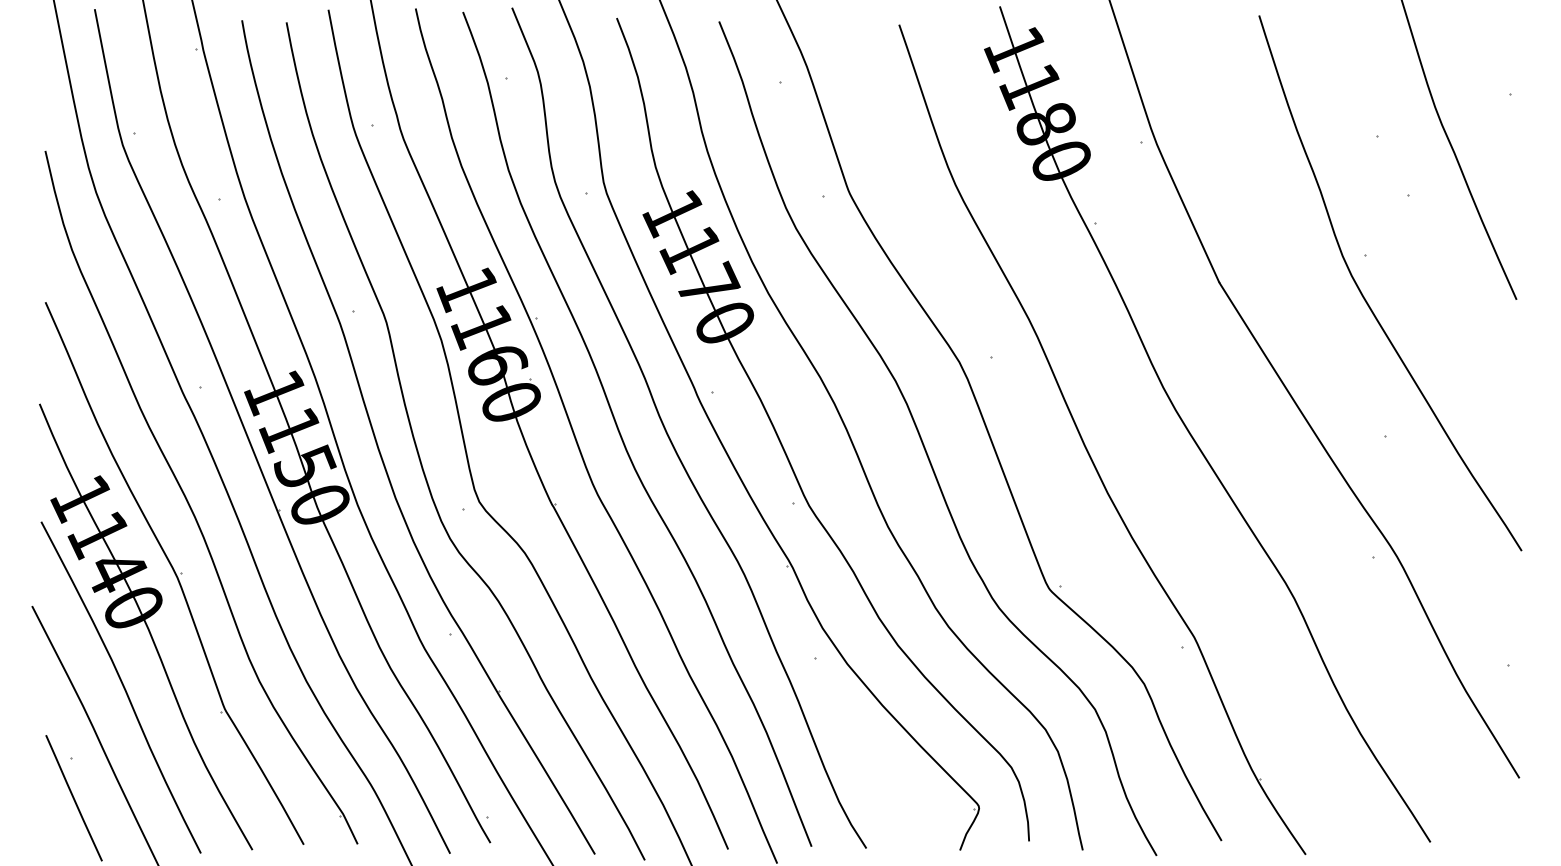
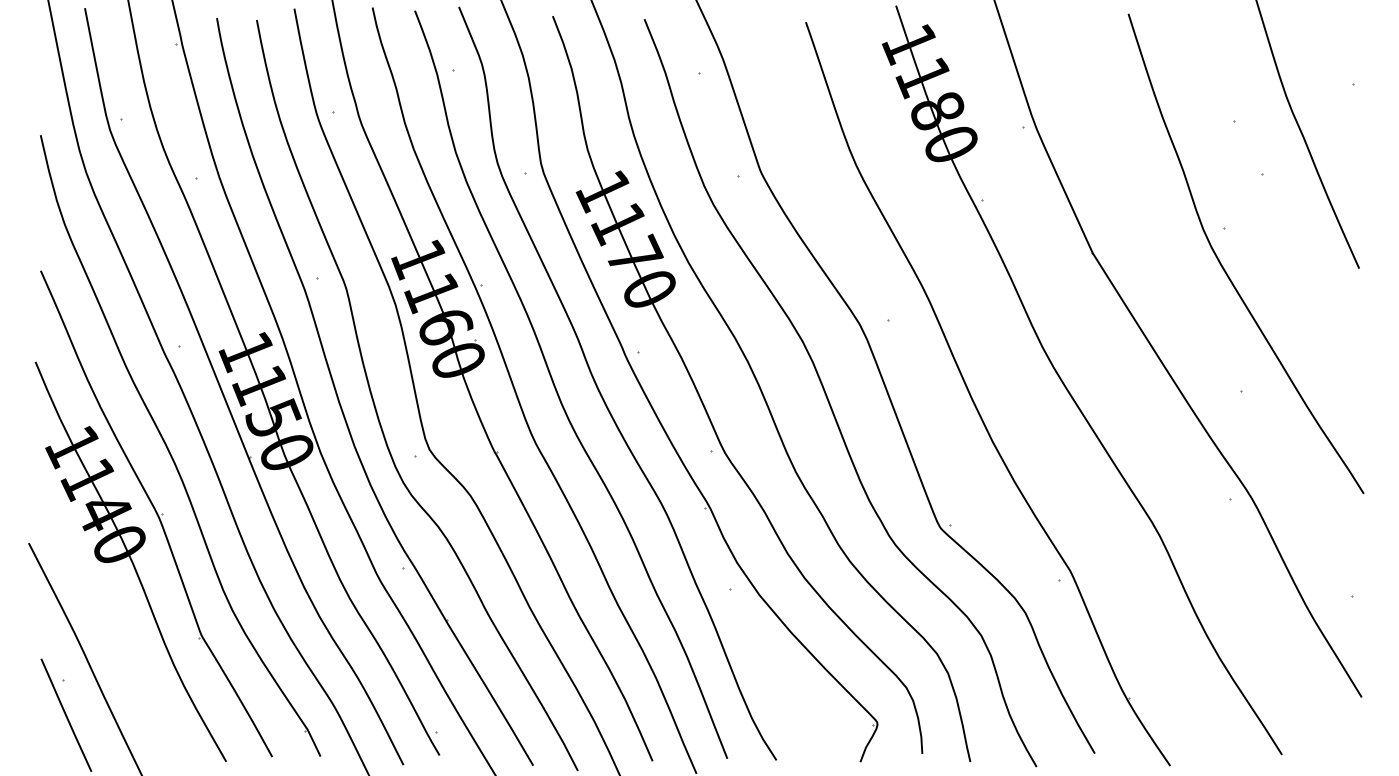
curve: (122, 686) -> (109, 615), removed

